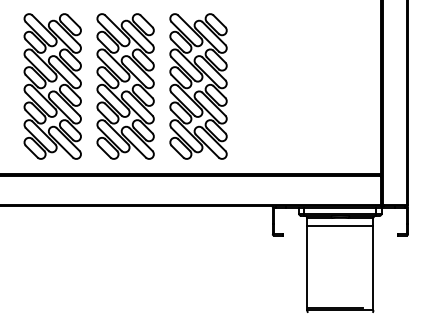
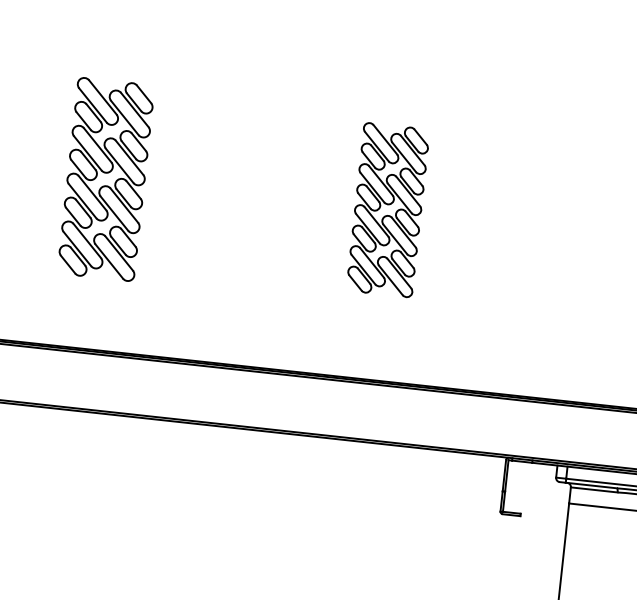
part: (52, 86) -> (105, 179), size x0.7
part: (125, 86) -> (246, 194), removed
part: (198, 86) -> (388, 210), size x0.6

